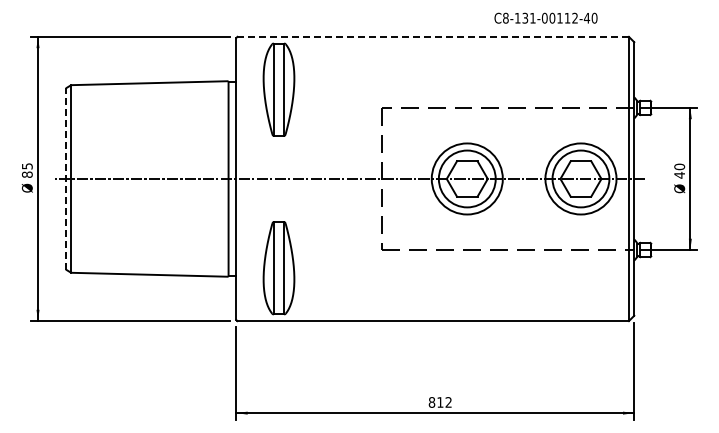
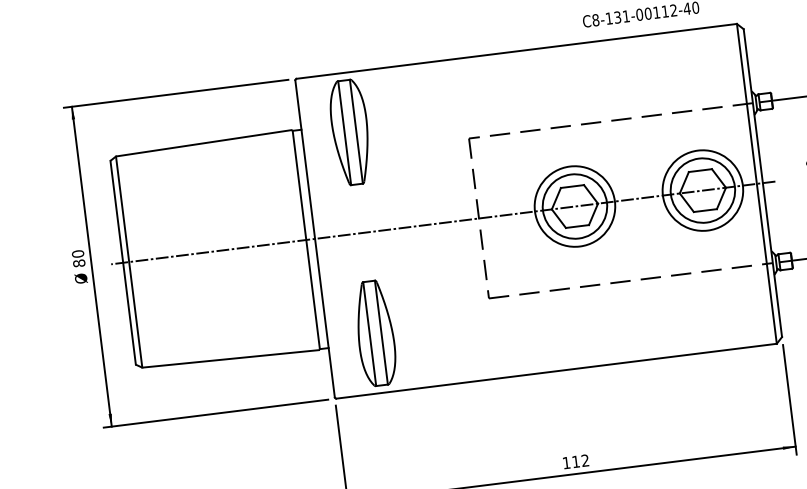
line: (433, 36) -> (516, 50), dashed -> solid
text: (26, 166) -> (77, 254), 85 -> 80
line: (65, 178) -> (122, 262), dashed -> solid
text: (431, 402) -> (566, 463), 812 -> 112

